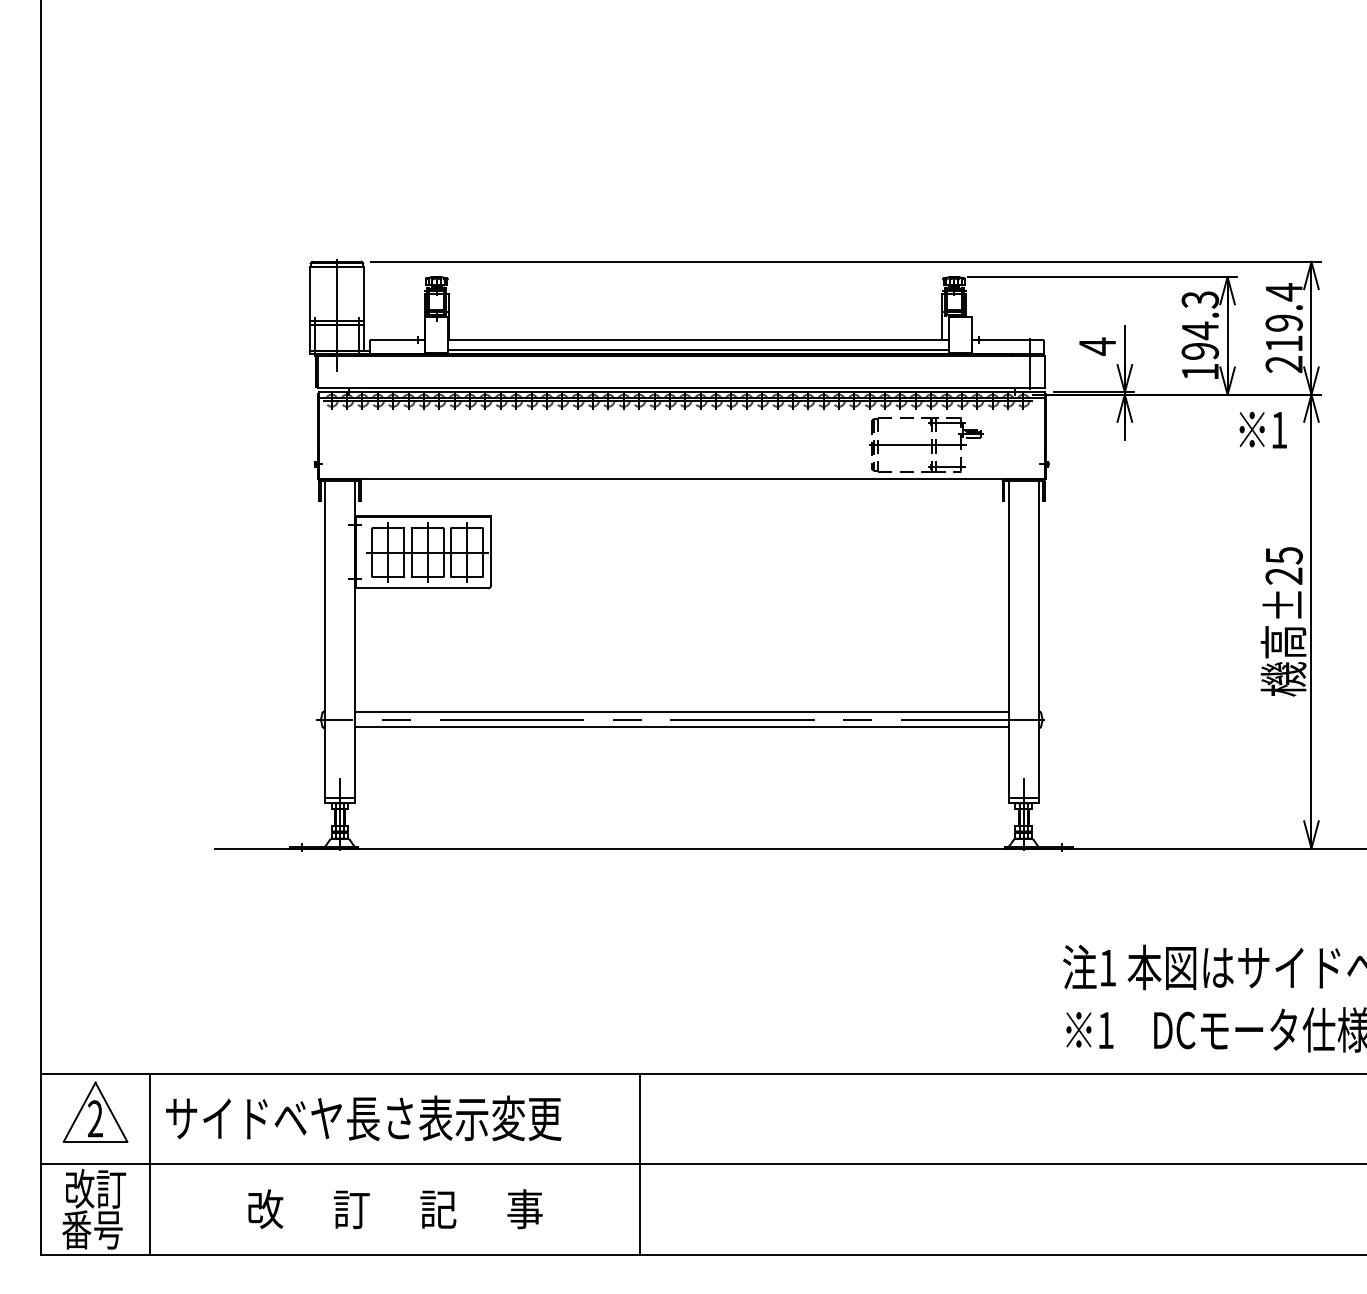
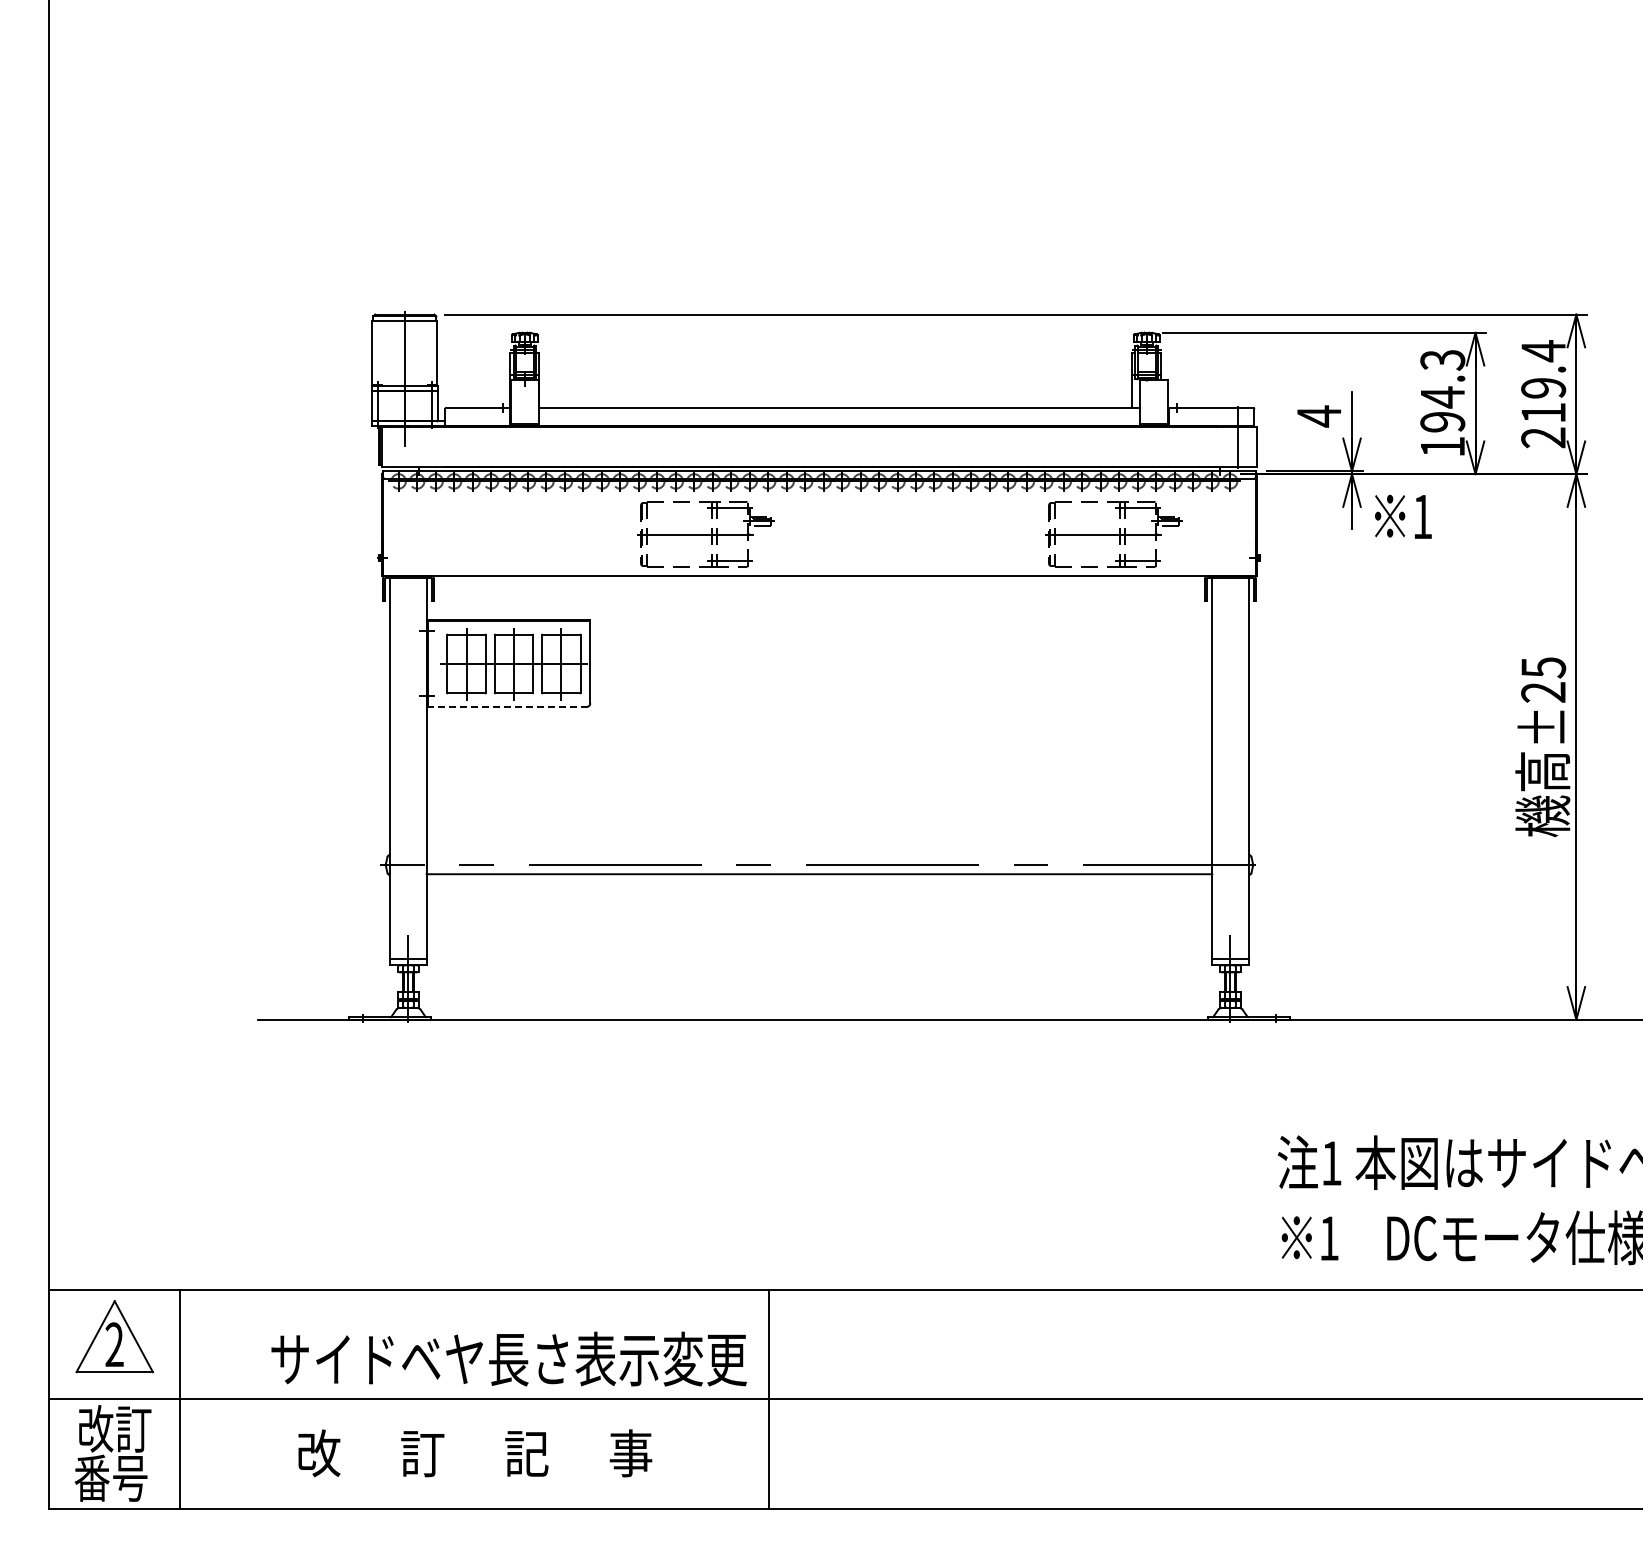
line: (698, 350) -> (839, 420), removed
text: (1263, 429) -> (1403, 516), moved
part: (586, 444) -> (705, 534), added
line: (422, 587) -> (507, 706), solid -> dashed
line: (681, 711) -> (819, 855), removed
text: (363, 1117) -> (508, 1358), moved

